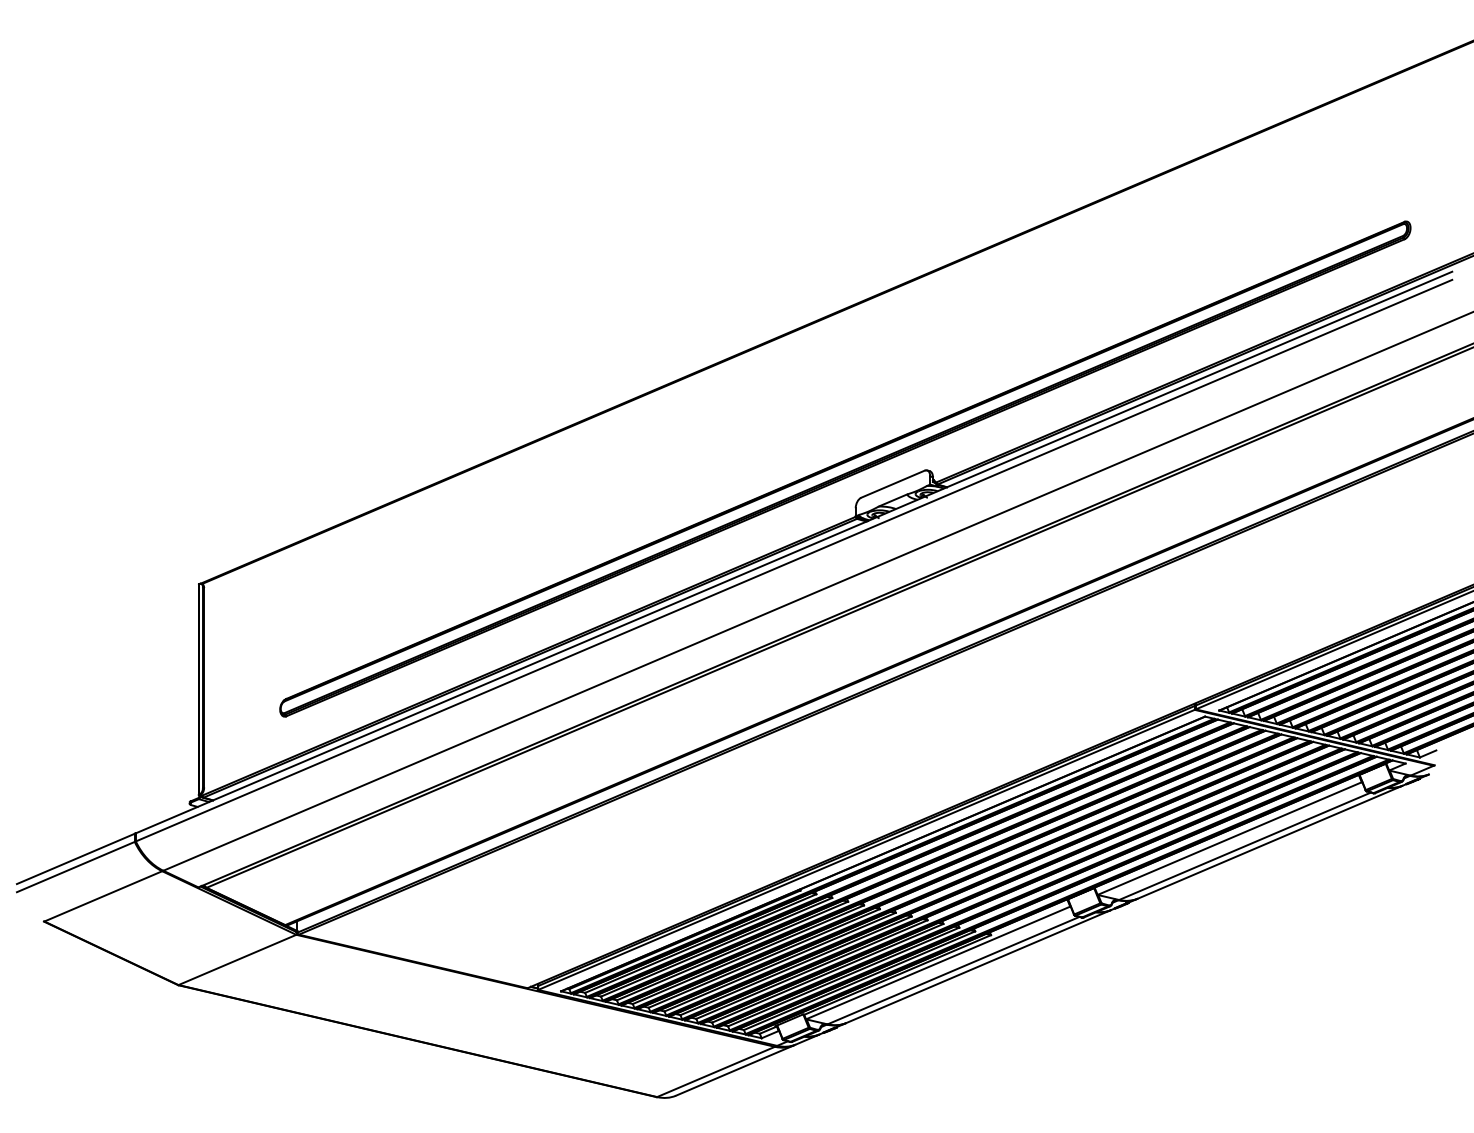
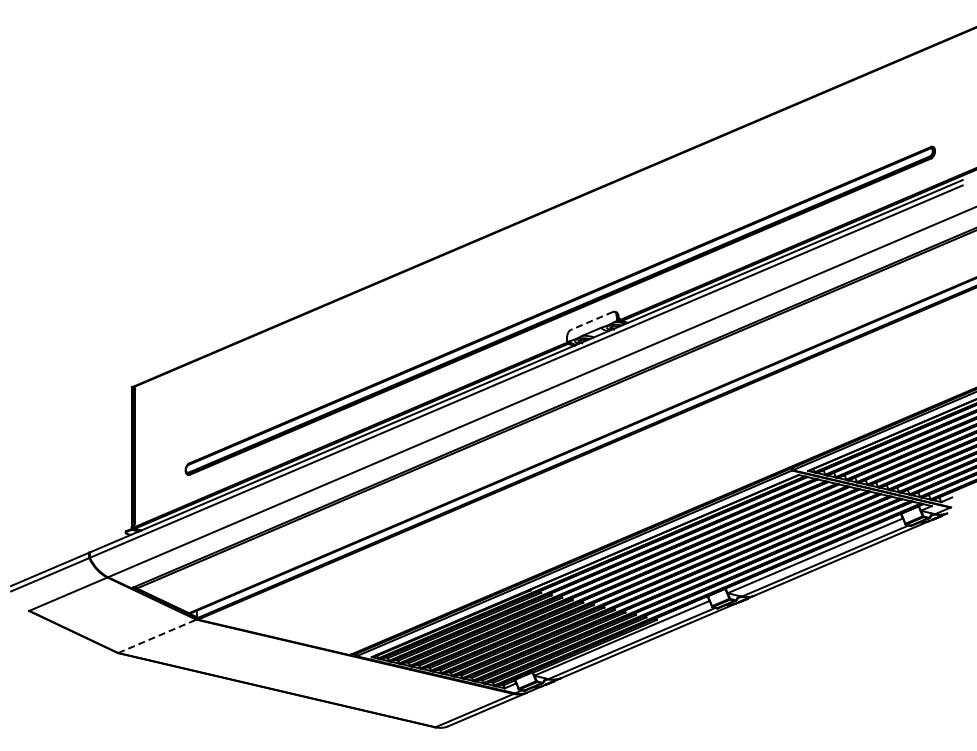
line: (892, 483) -> (591, 320), solid -> dashed
line: (237, 960) -> (157, 636), solid -> dashed

